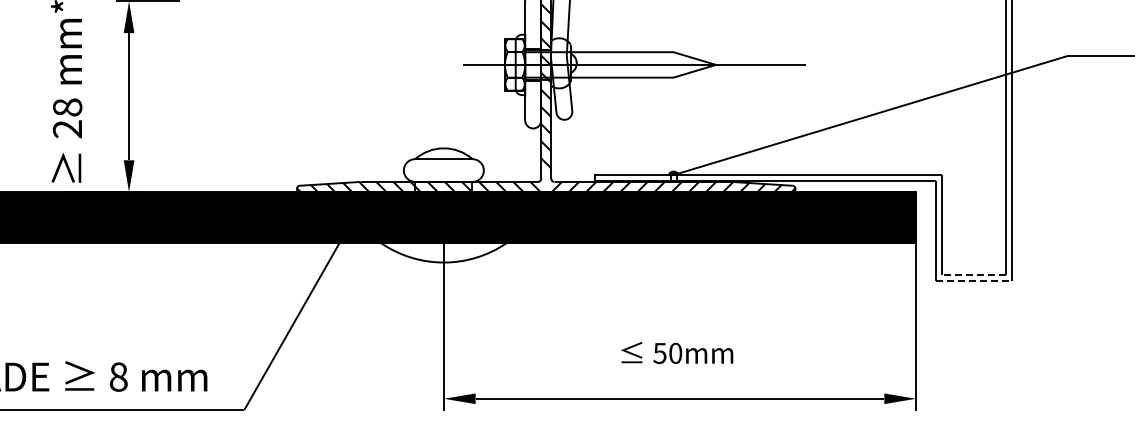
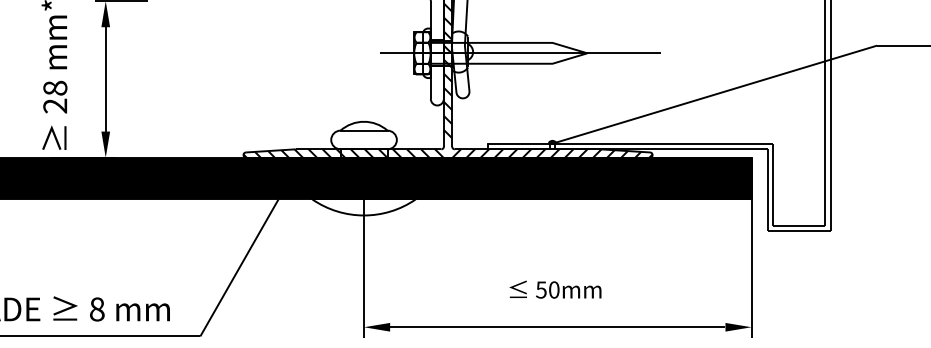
line: (974, 274) -> (799, 225), dashed -> solid
line: (974, 281) -> (799, 231), dashed -> solid

